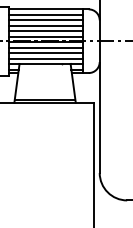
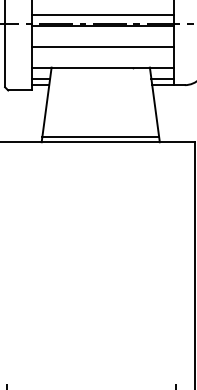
line: (46, 31) -> (103, 5), removed
line: (46, 47) -> (103, 35), removed
line: (46, 58) -> (103, 57), removed

